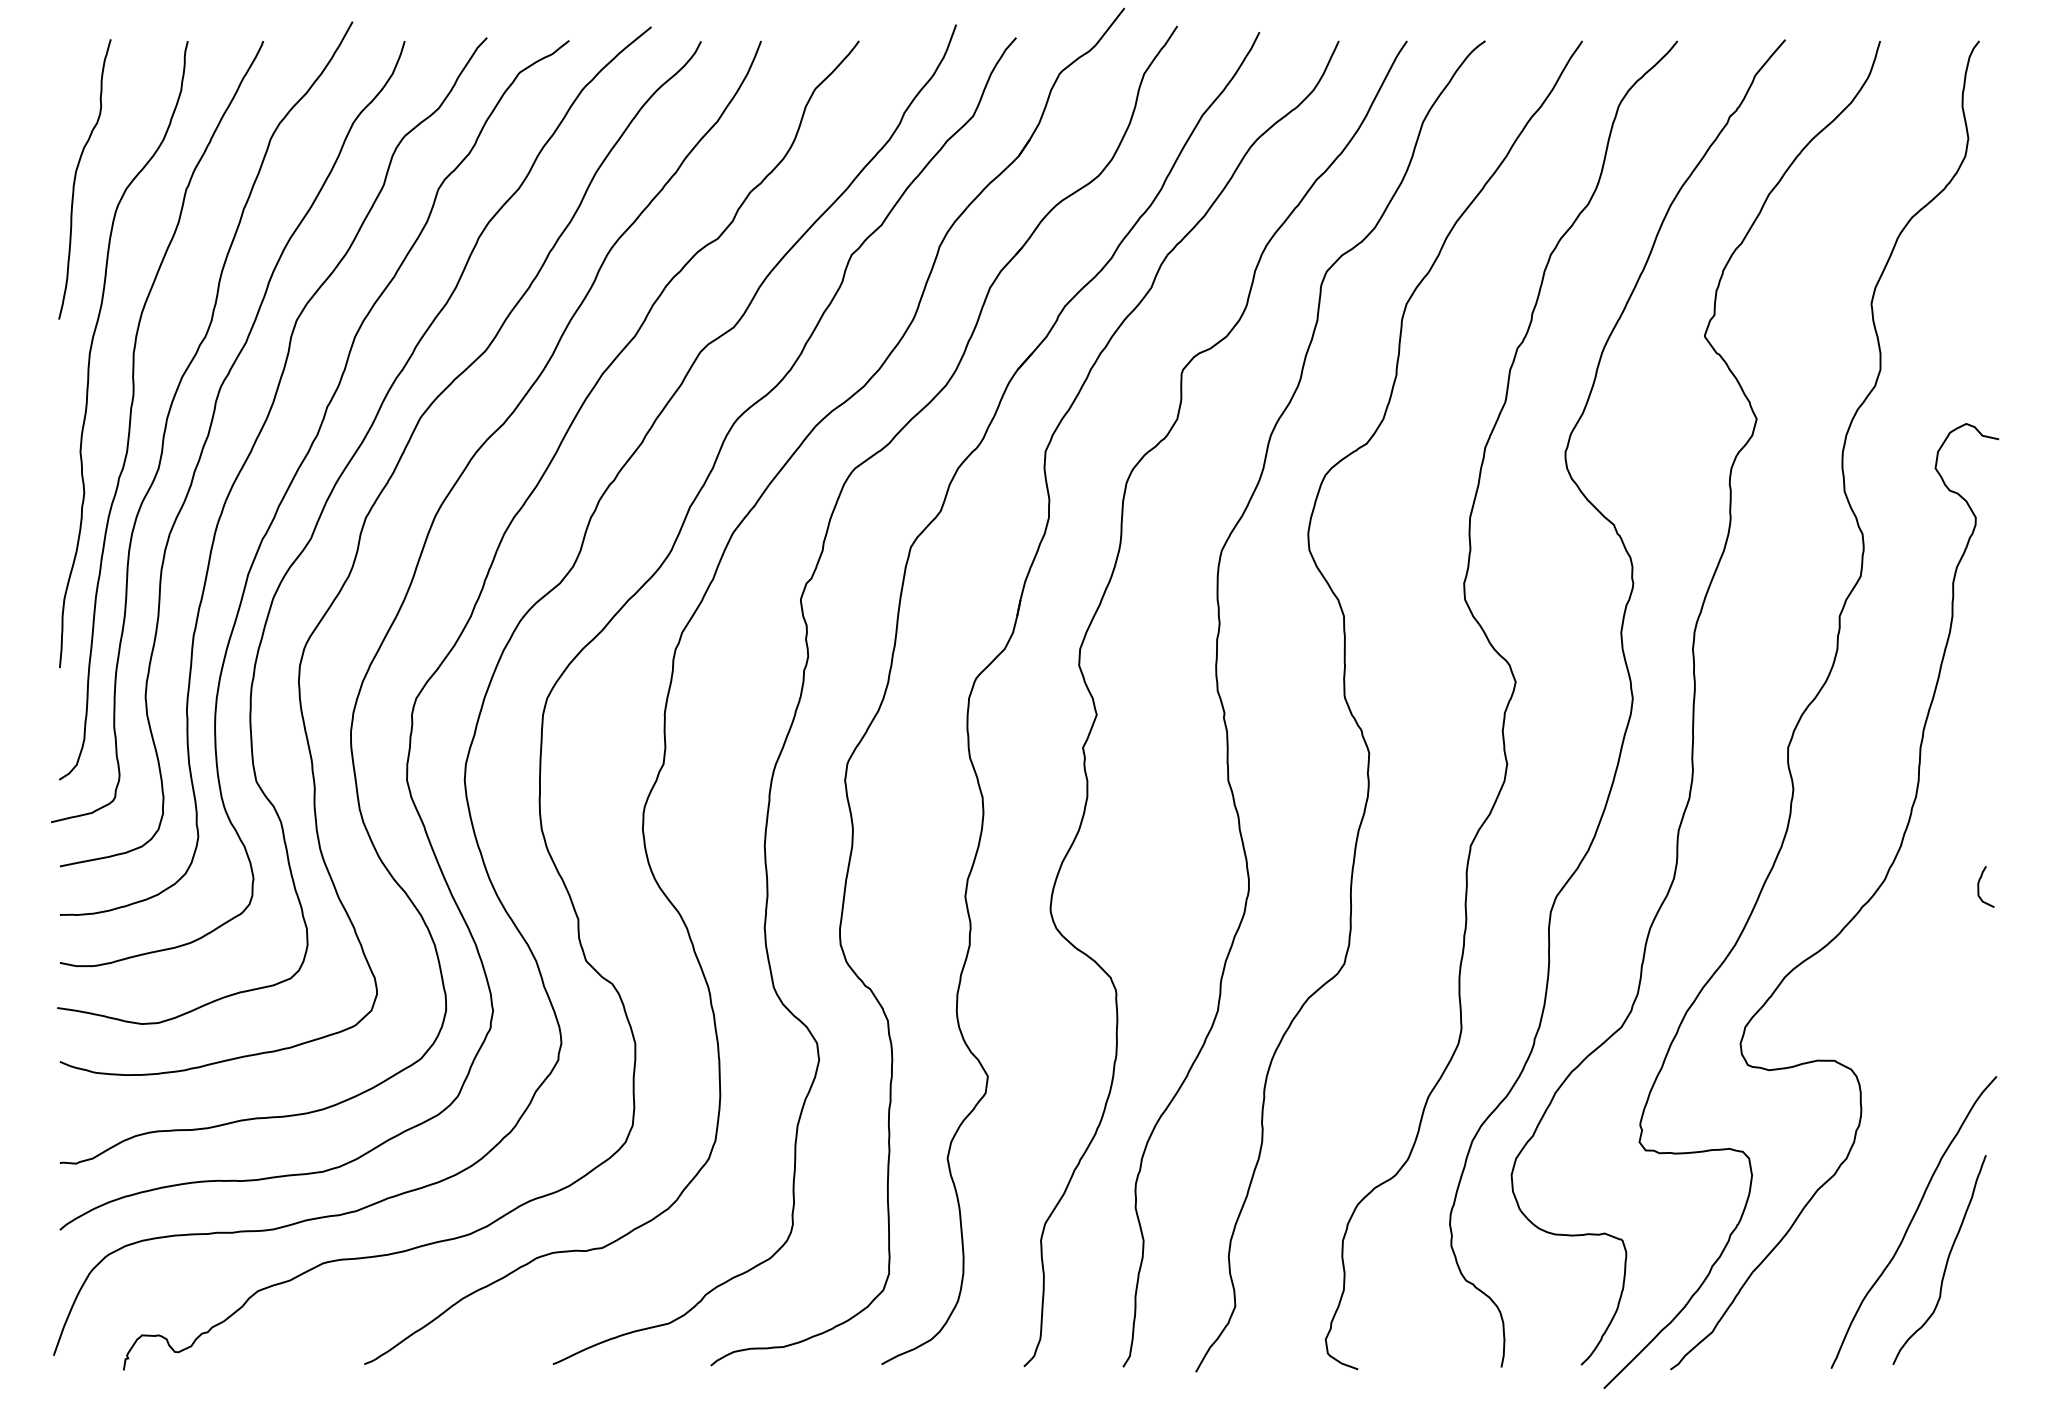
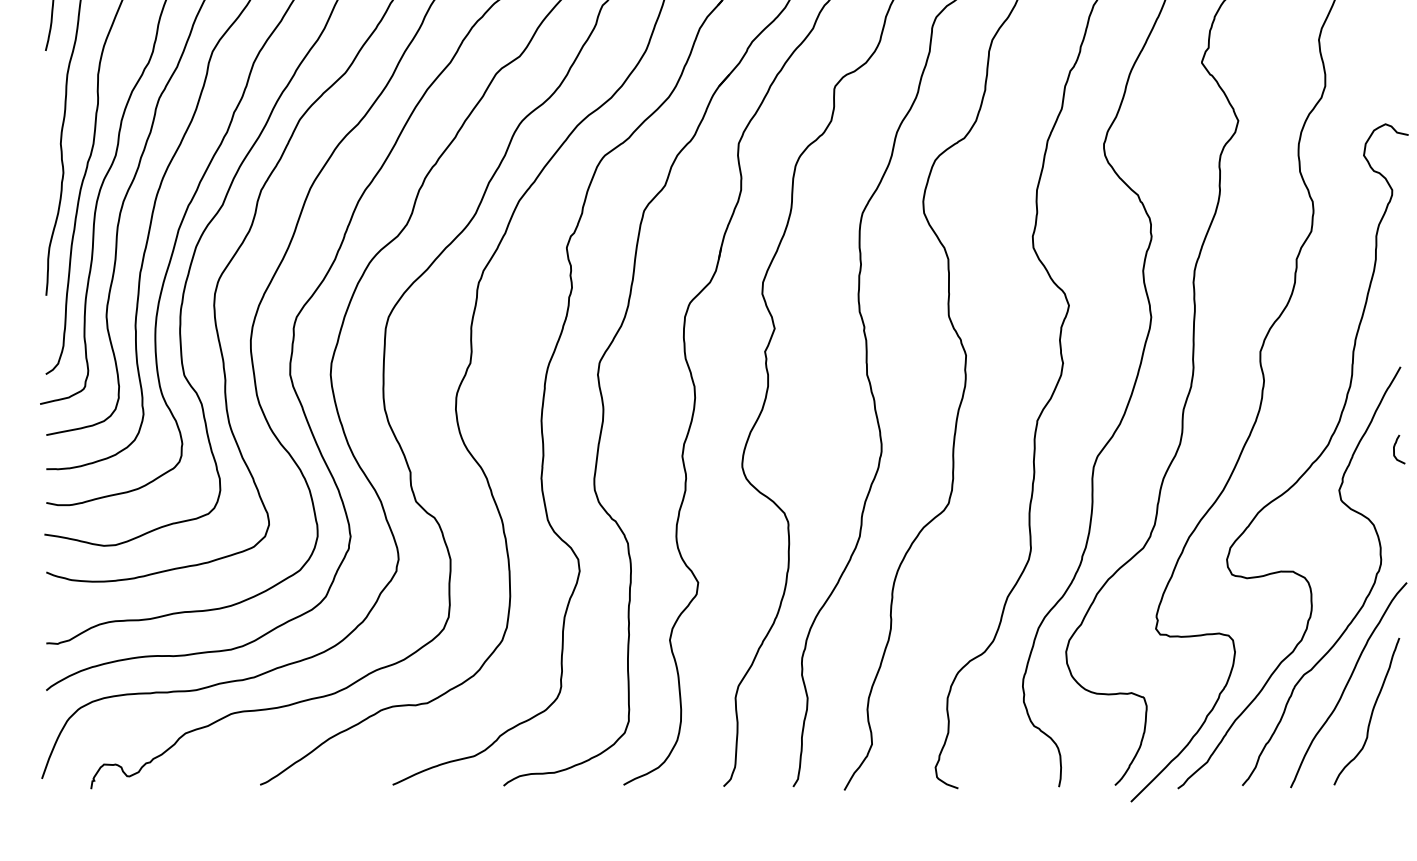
curve: (1937, 1099) -> (1365, 598), added

